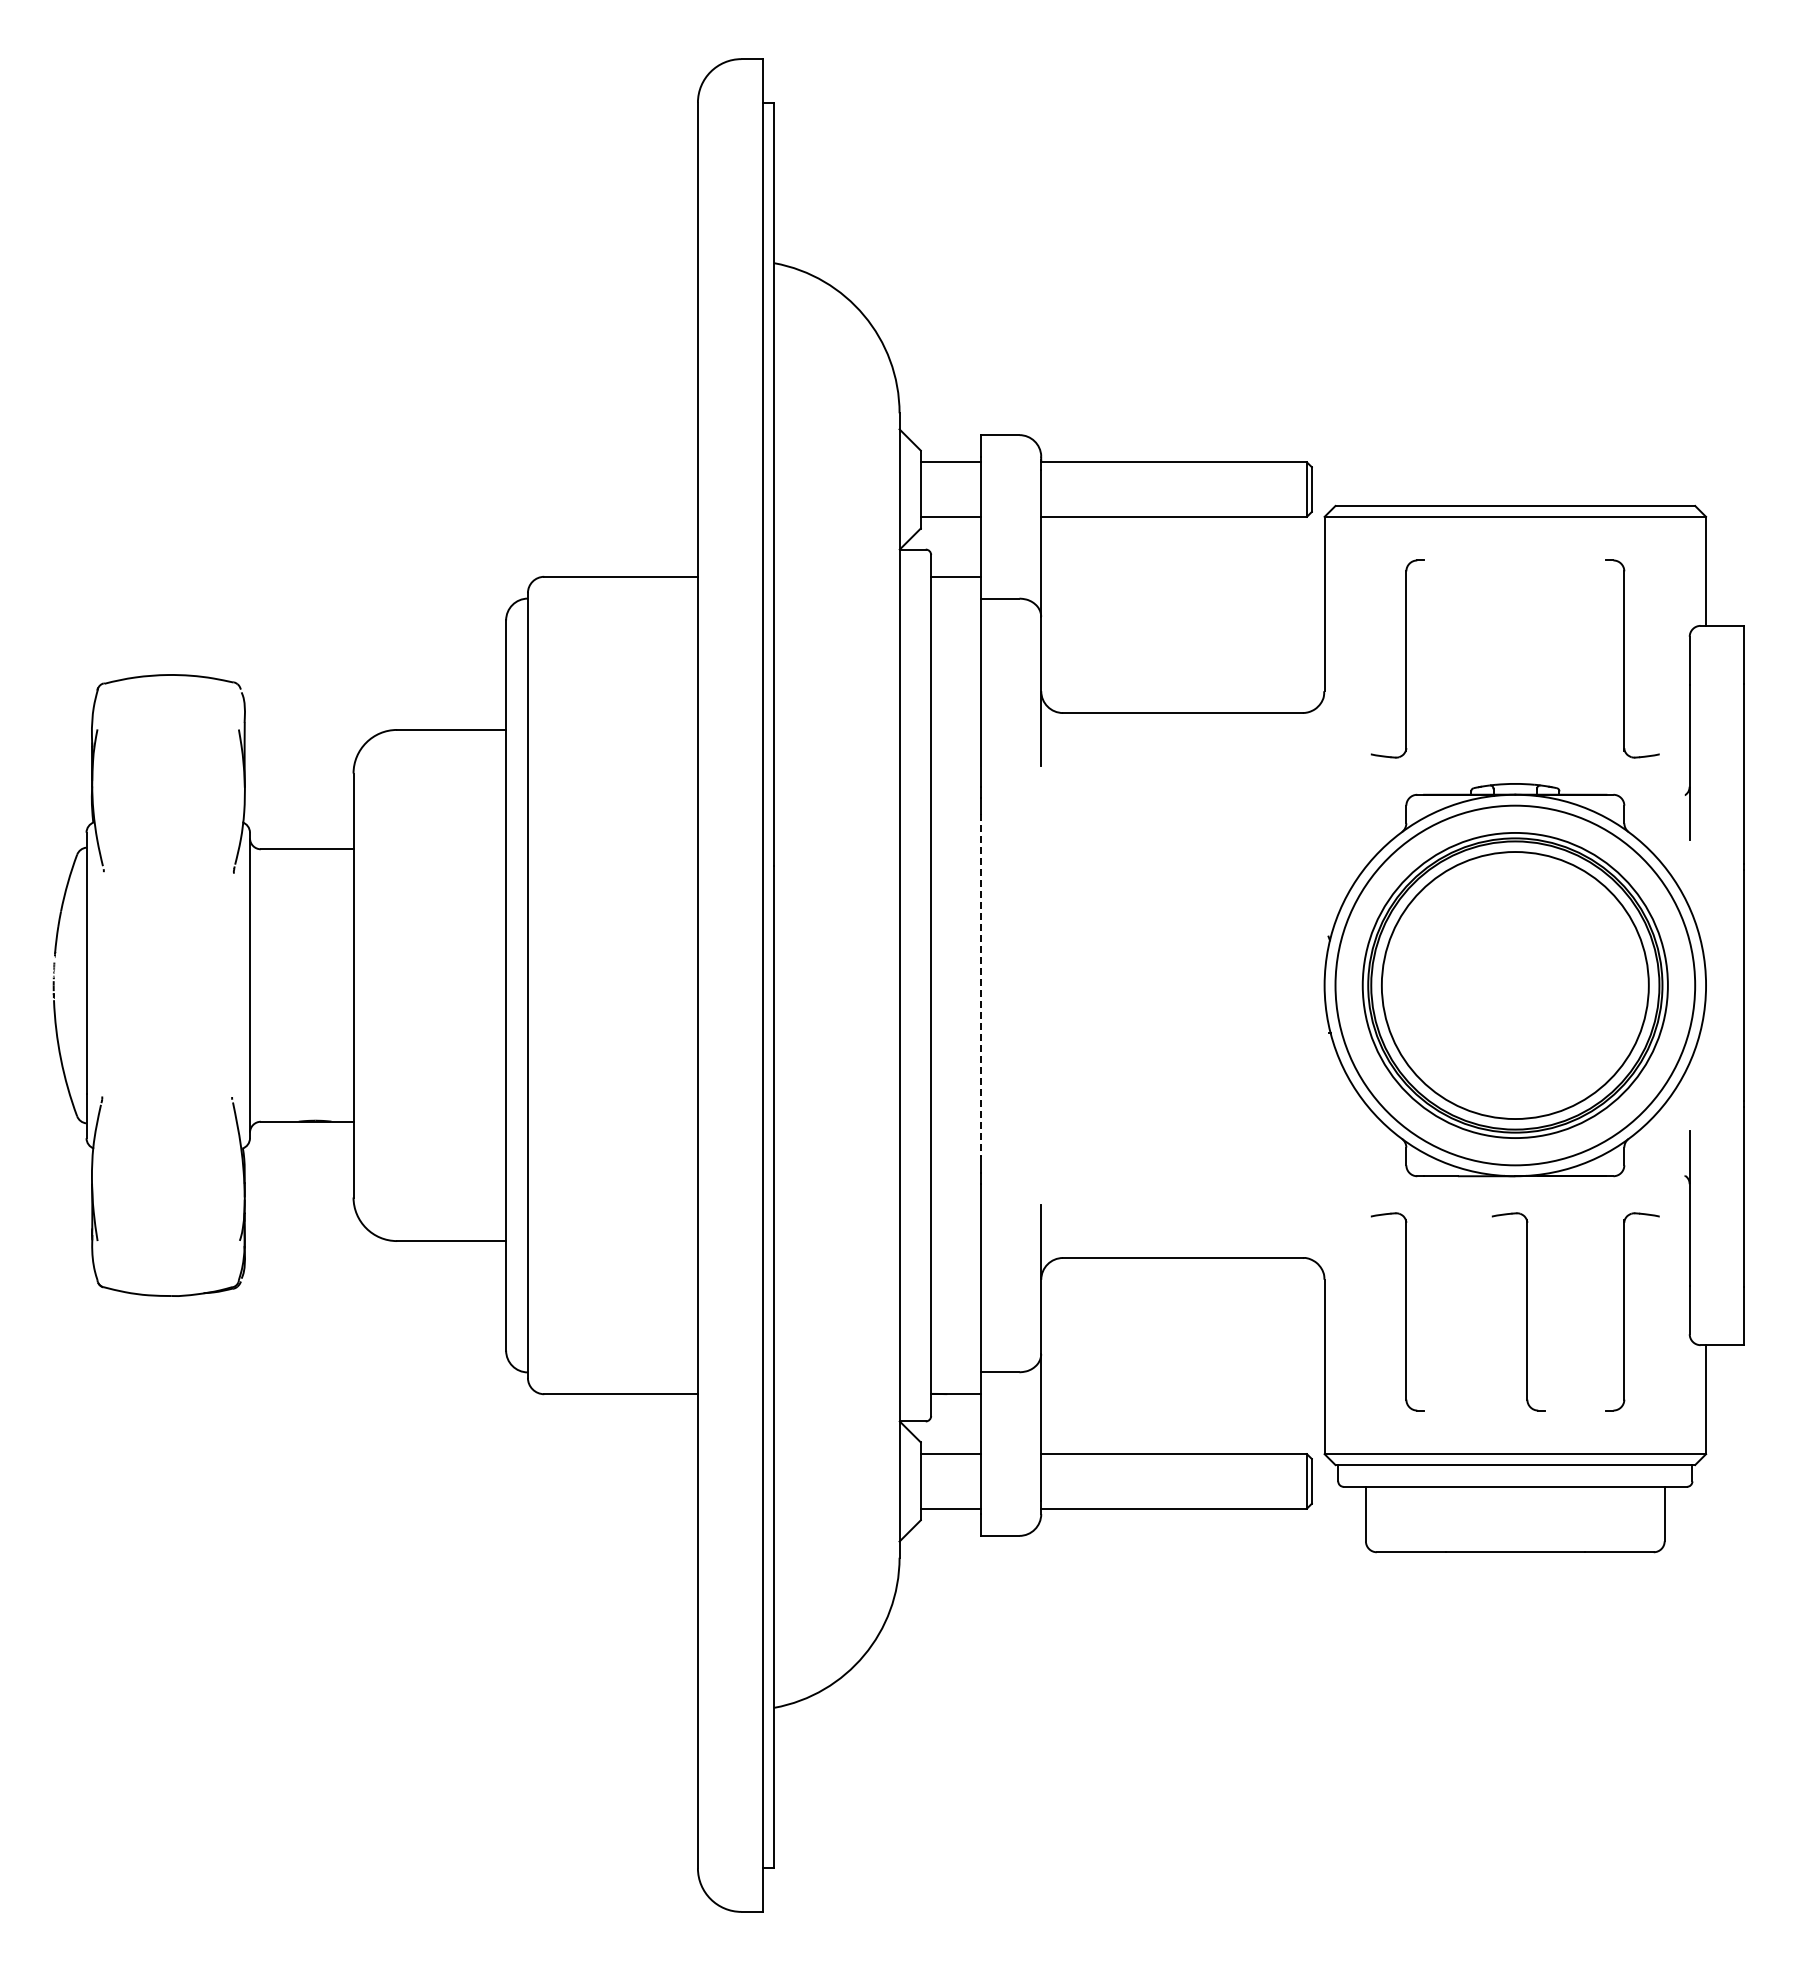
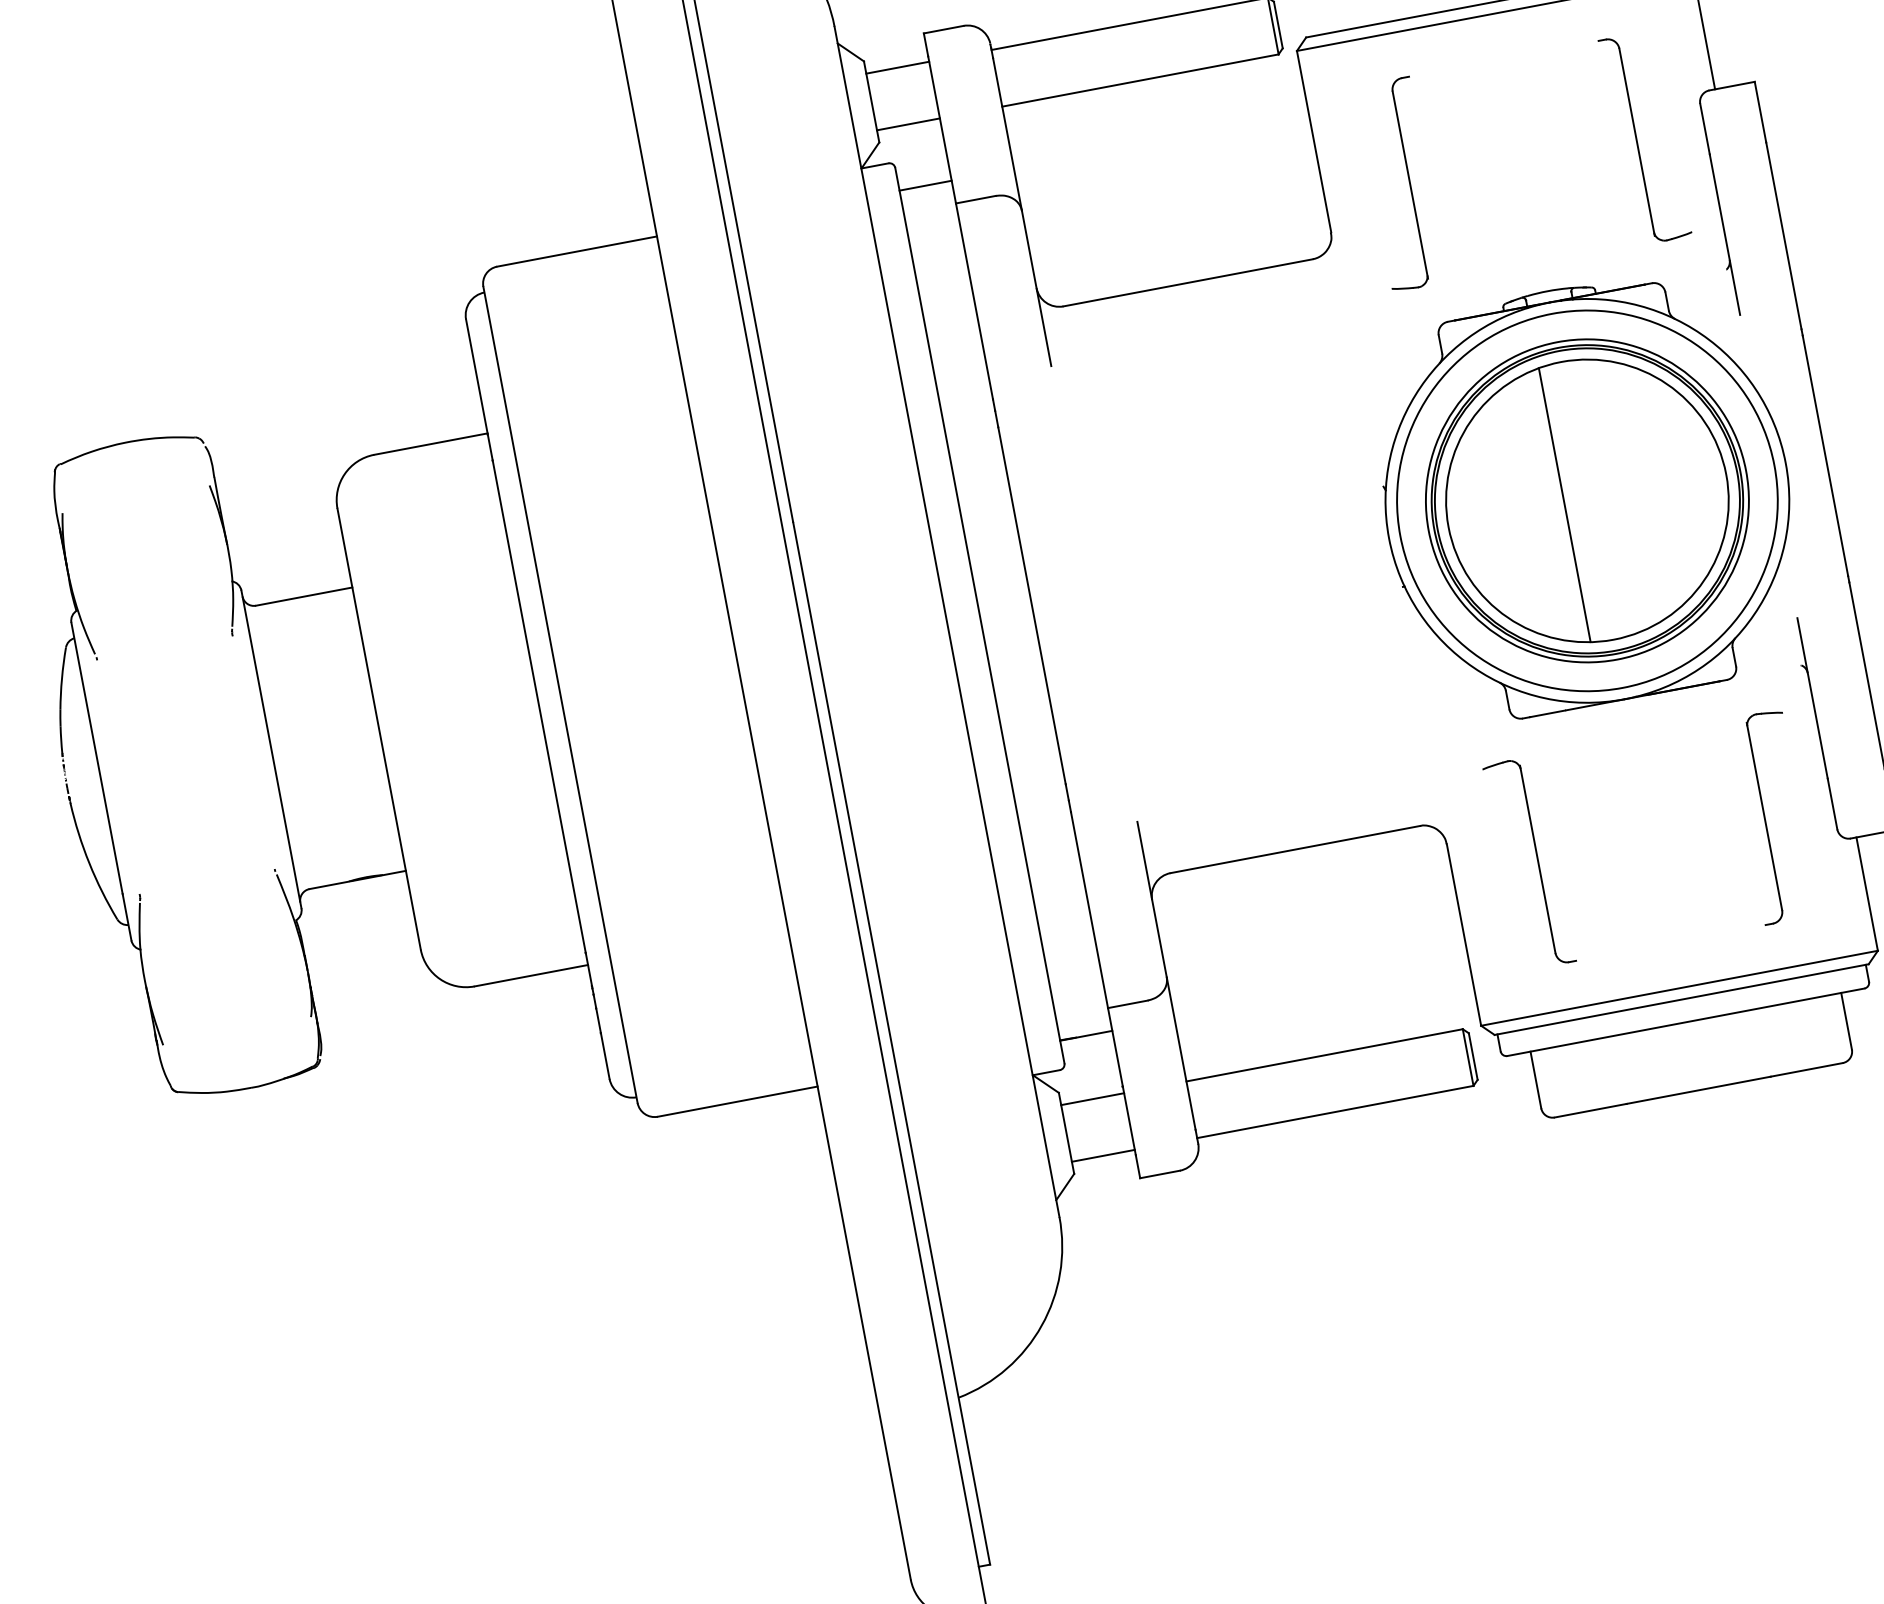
line: (981, 985) -> (1032, 605), dashed -> solid
line: (1493, 985) -> (1564, 505), added
part: (1526, 1311) -> (1663, 837), removed

